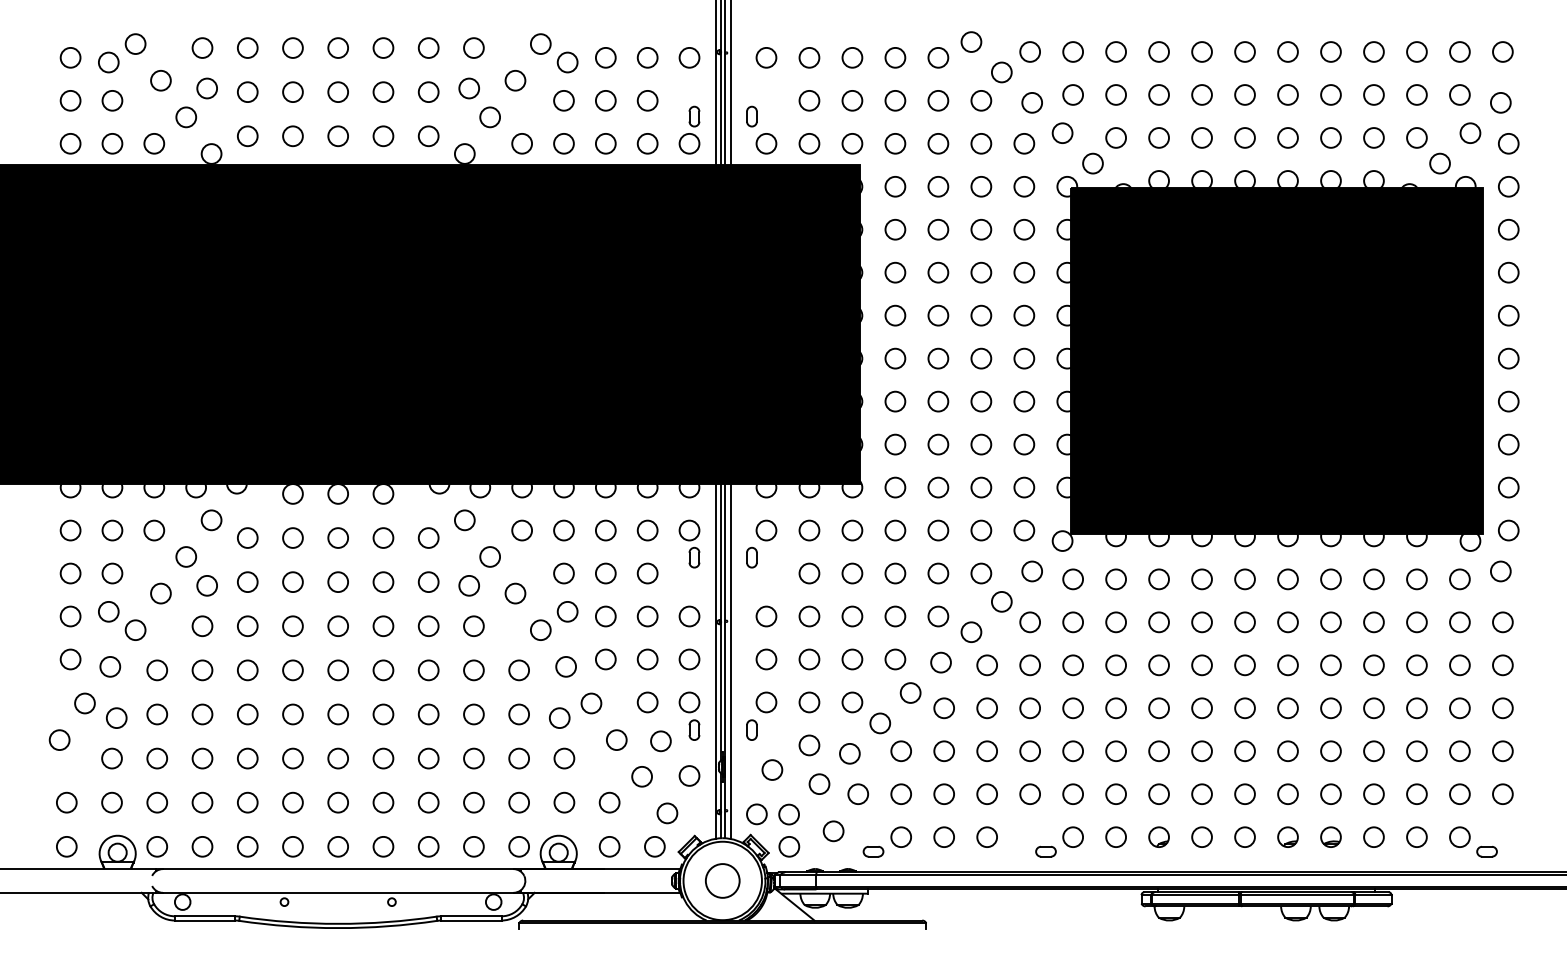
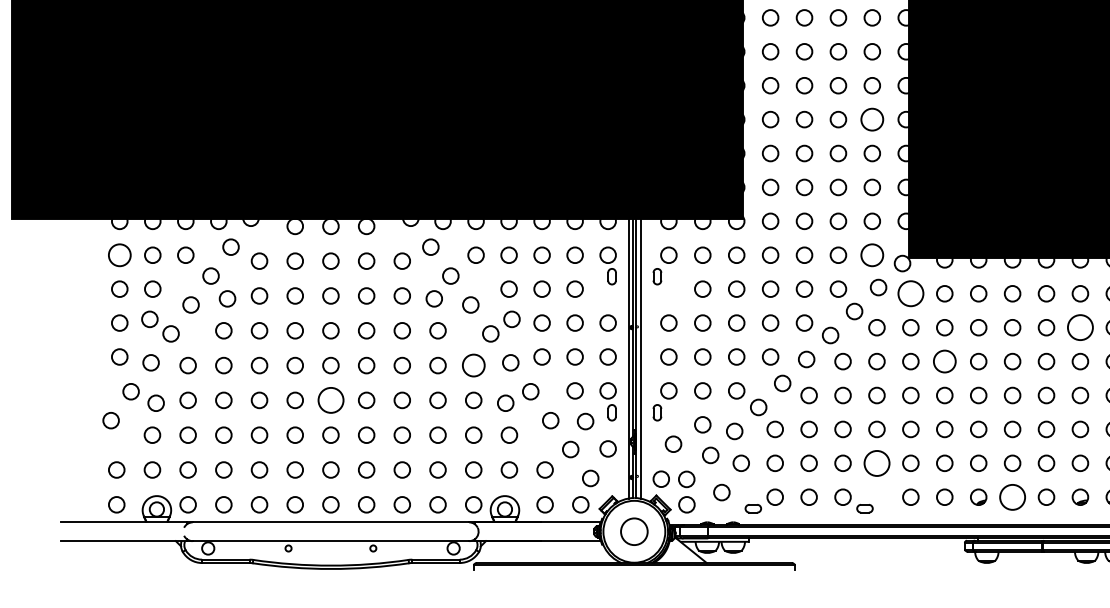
circle: (1024, 358) -> (872, 119), size x1.4
circle: (70, 530) -> (119, 255), size x1.4
circle: (1024, 530) -> (872, 255), size x1.4
circle: (1072, 579) -> (910, 293), size x1.6
circle: (1287, 622) -> (1080, 327), size x1.6
circle: (1115, 665) -> (944, 361), size x1.4
circle: (518, 670) -> (473, 365), size x1.4
circle: (337, 714) -> (330, 400), size x1.6
circle: (1029, 793) -> (876, 462), size x1.6
circle: (1201, 836) -> (1012, 496), size x1.6
part: (1045, 851) -> (864, 508), moved

